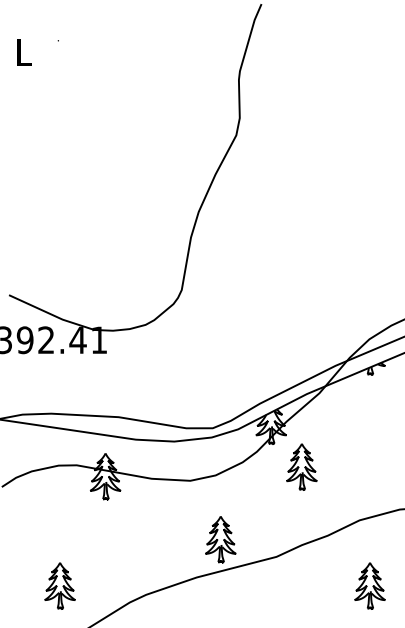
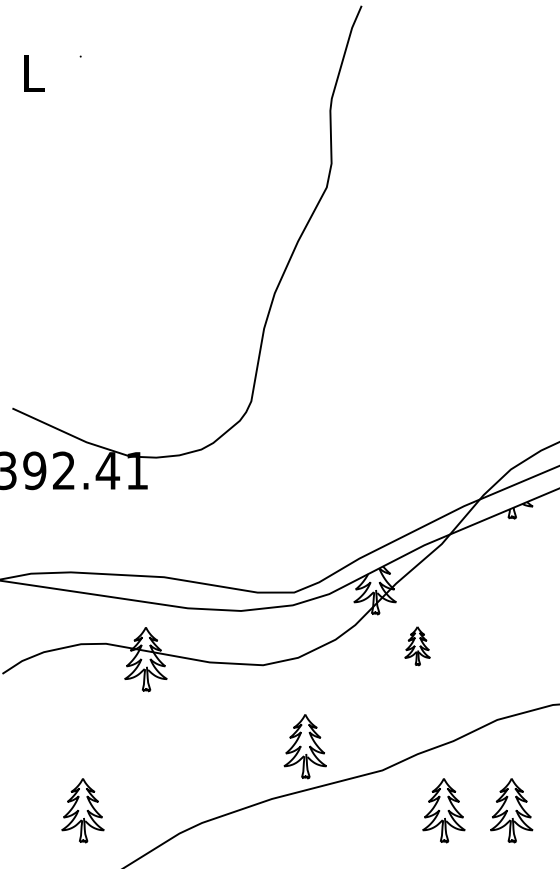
part: (301, 466) -> (416, 645), size x0.6
part: (320, 585) -> (443, 810), added

